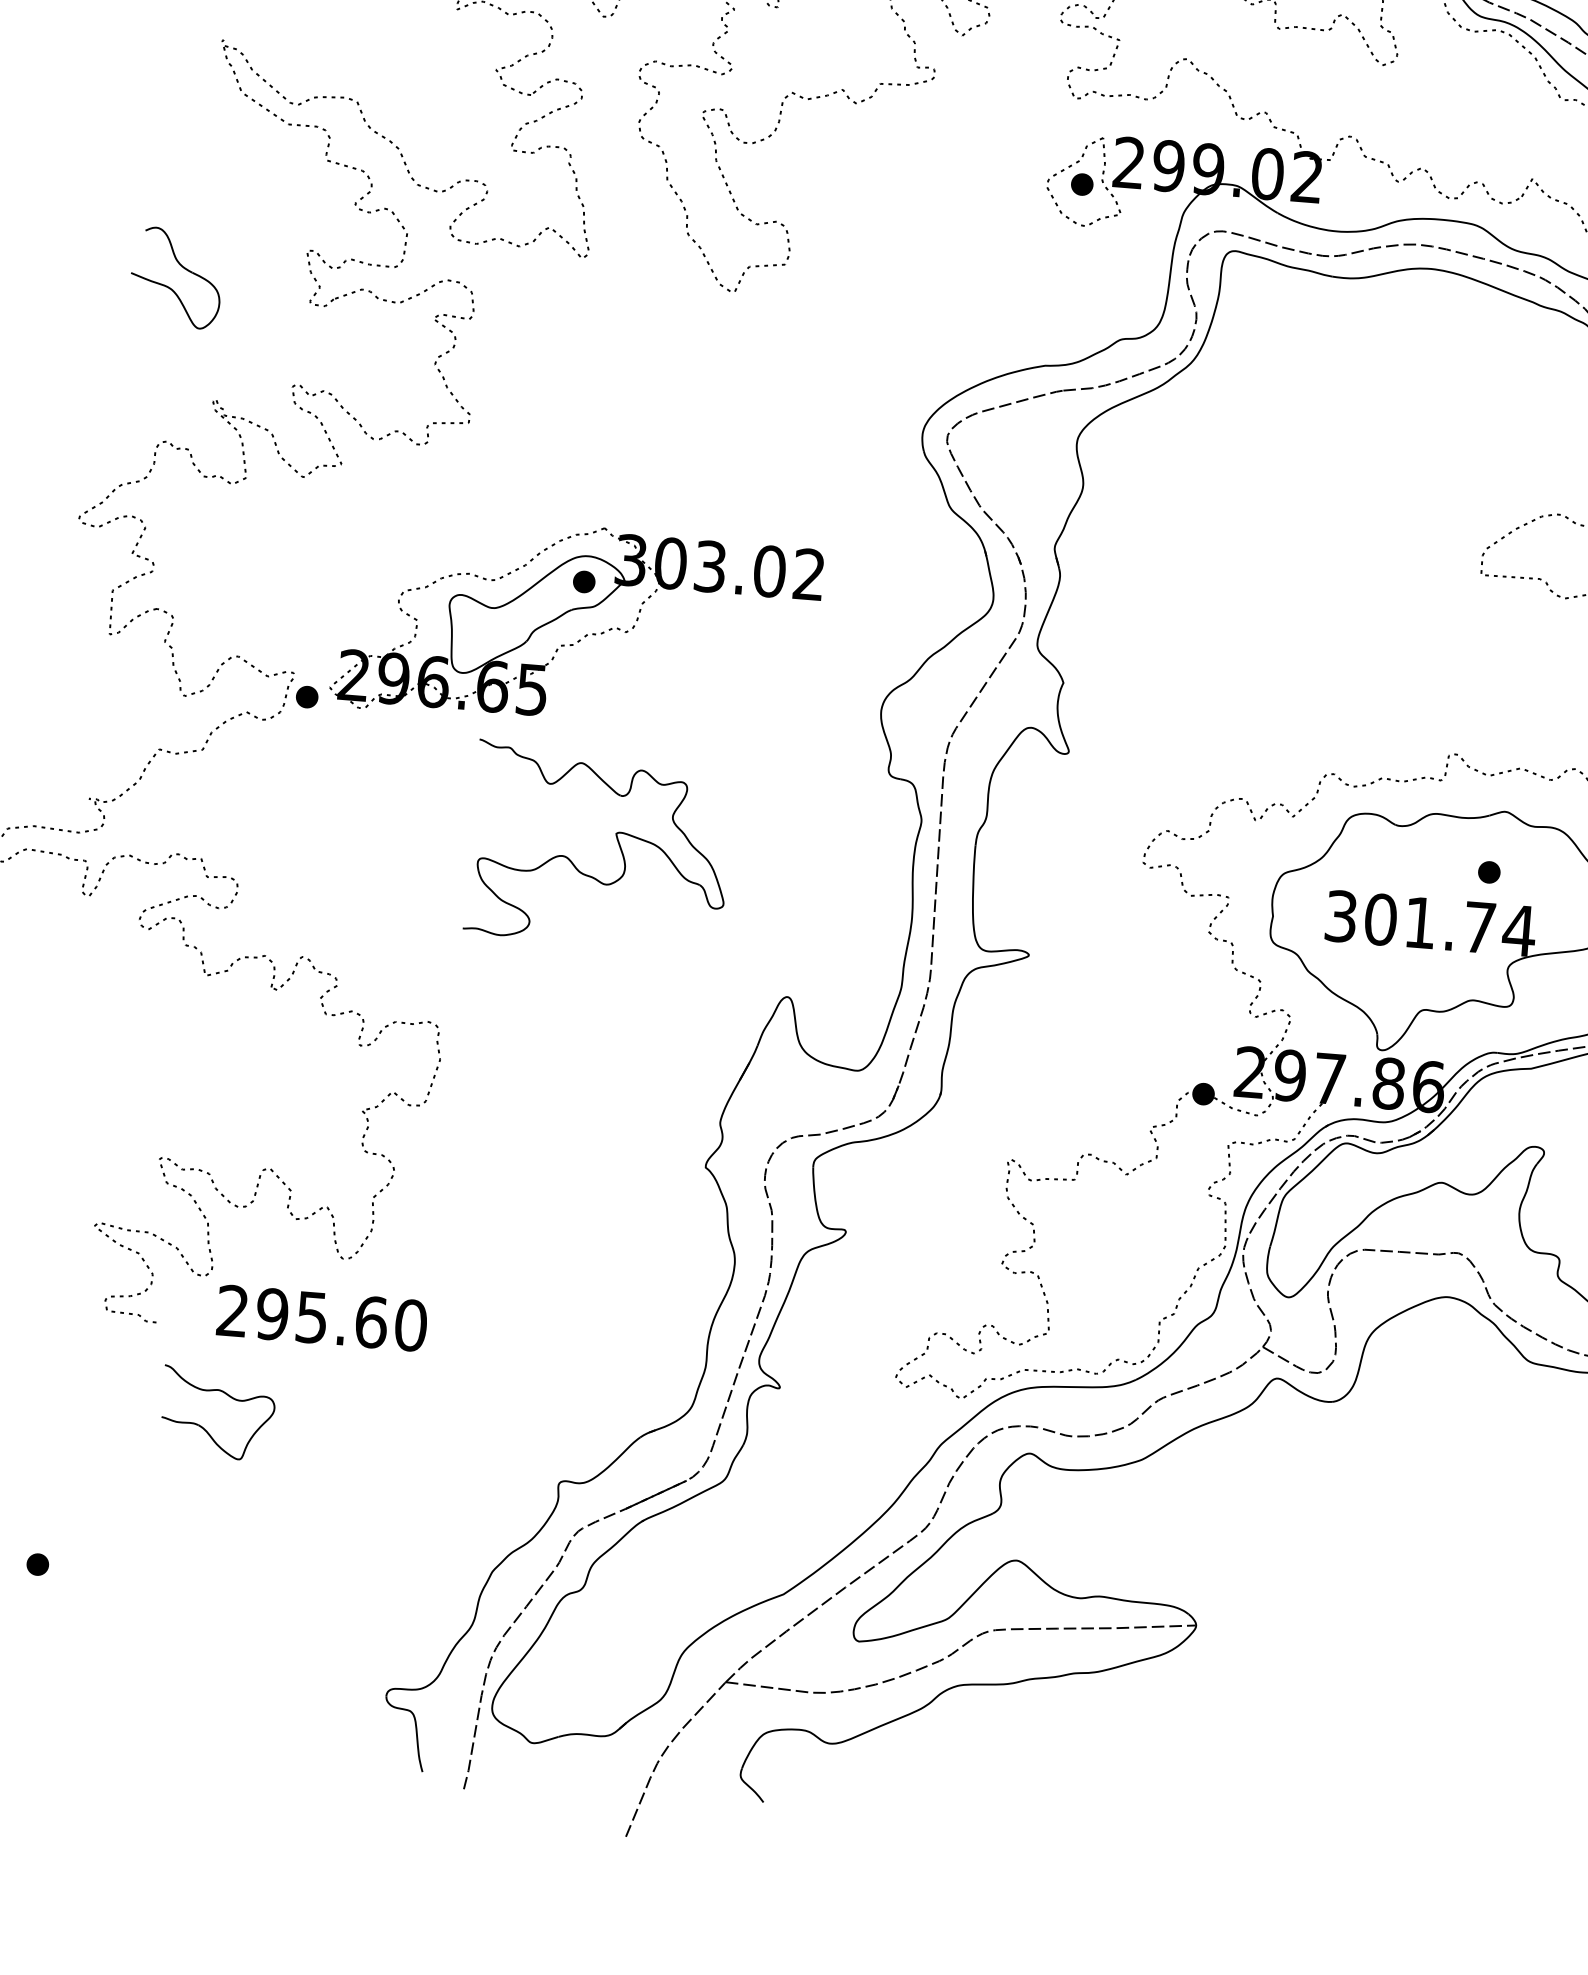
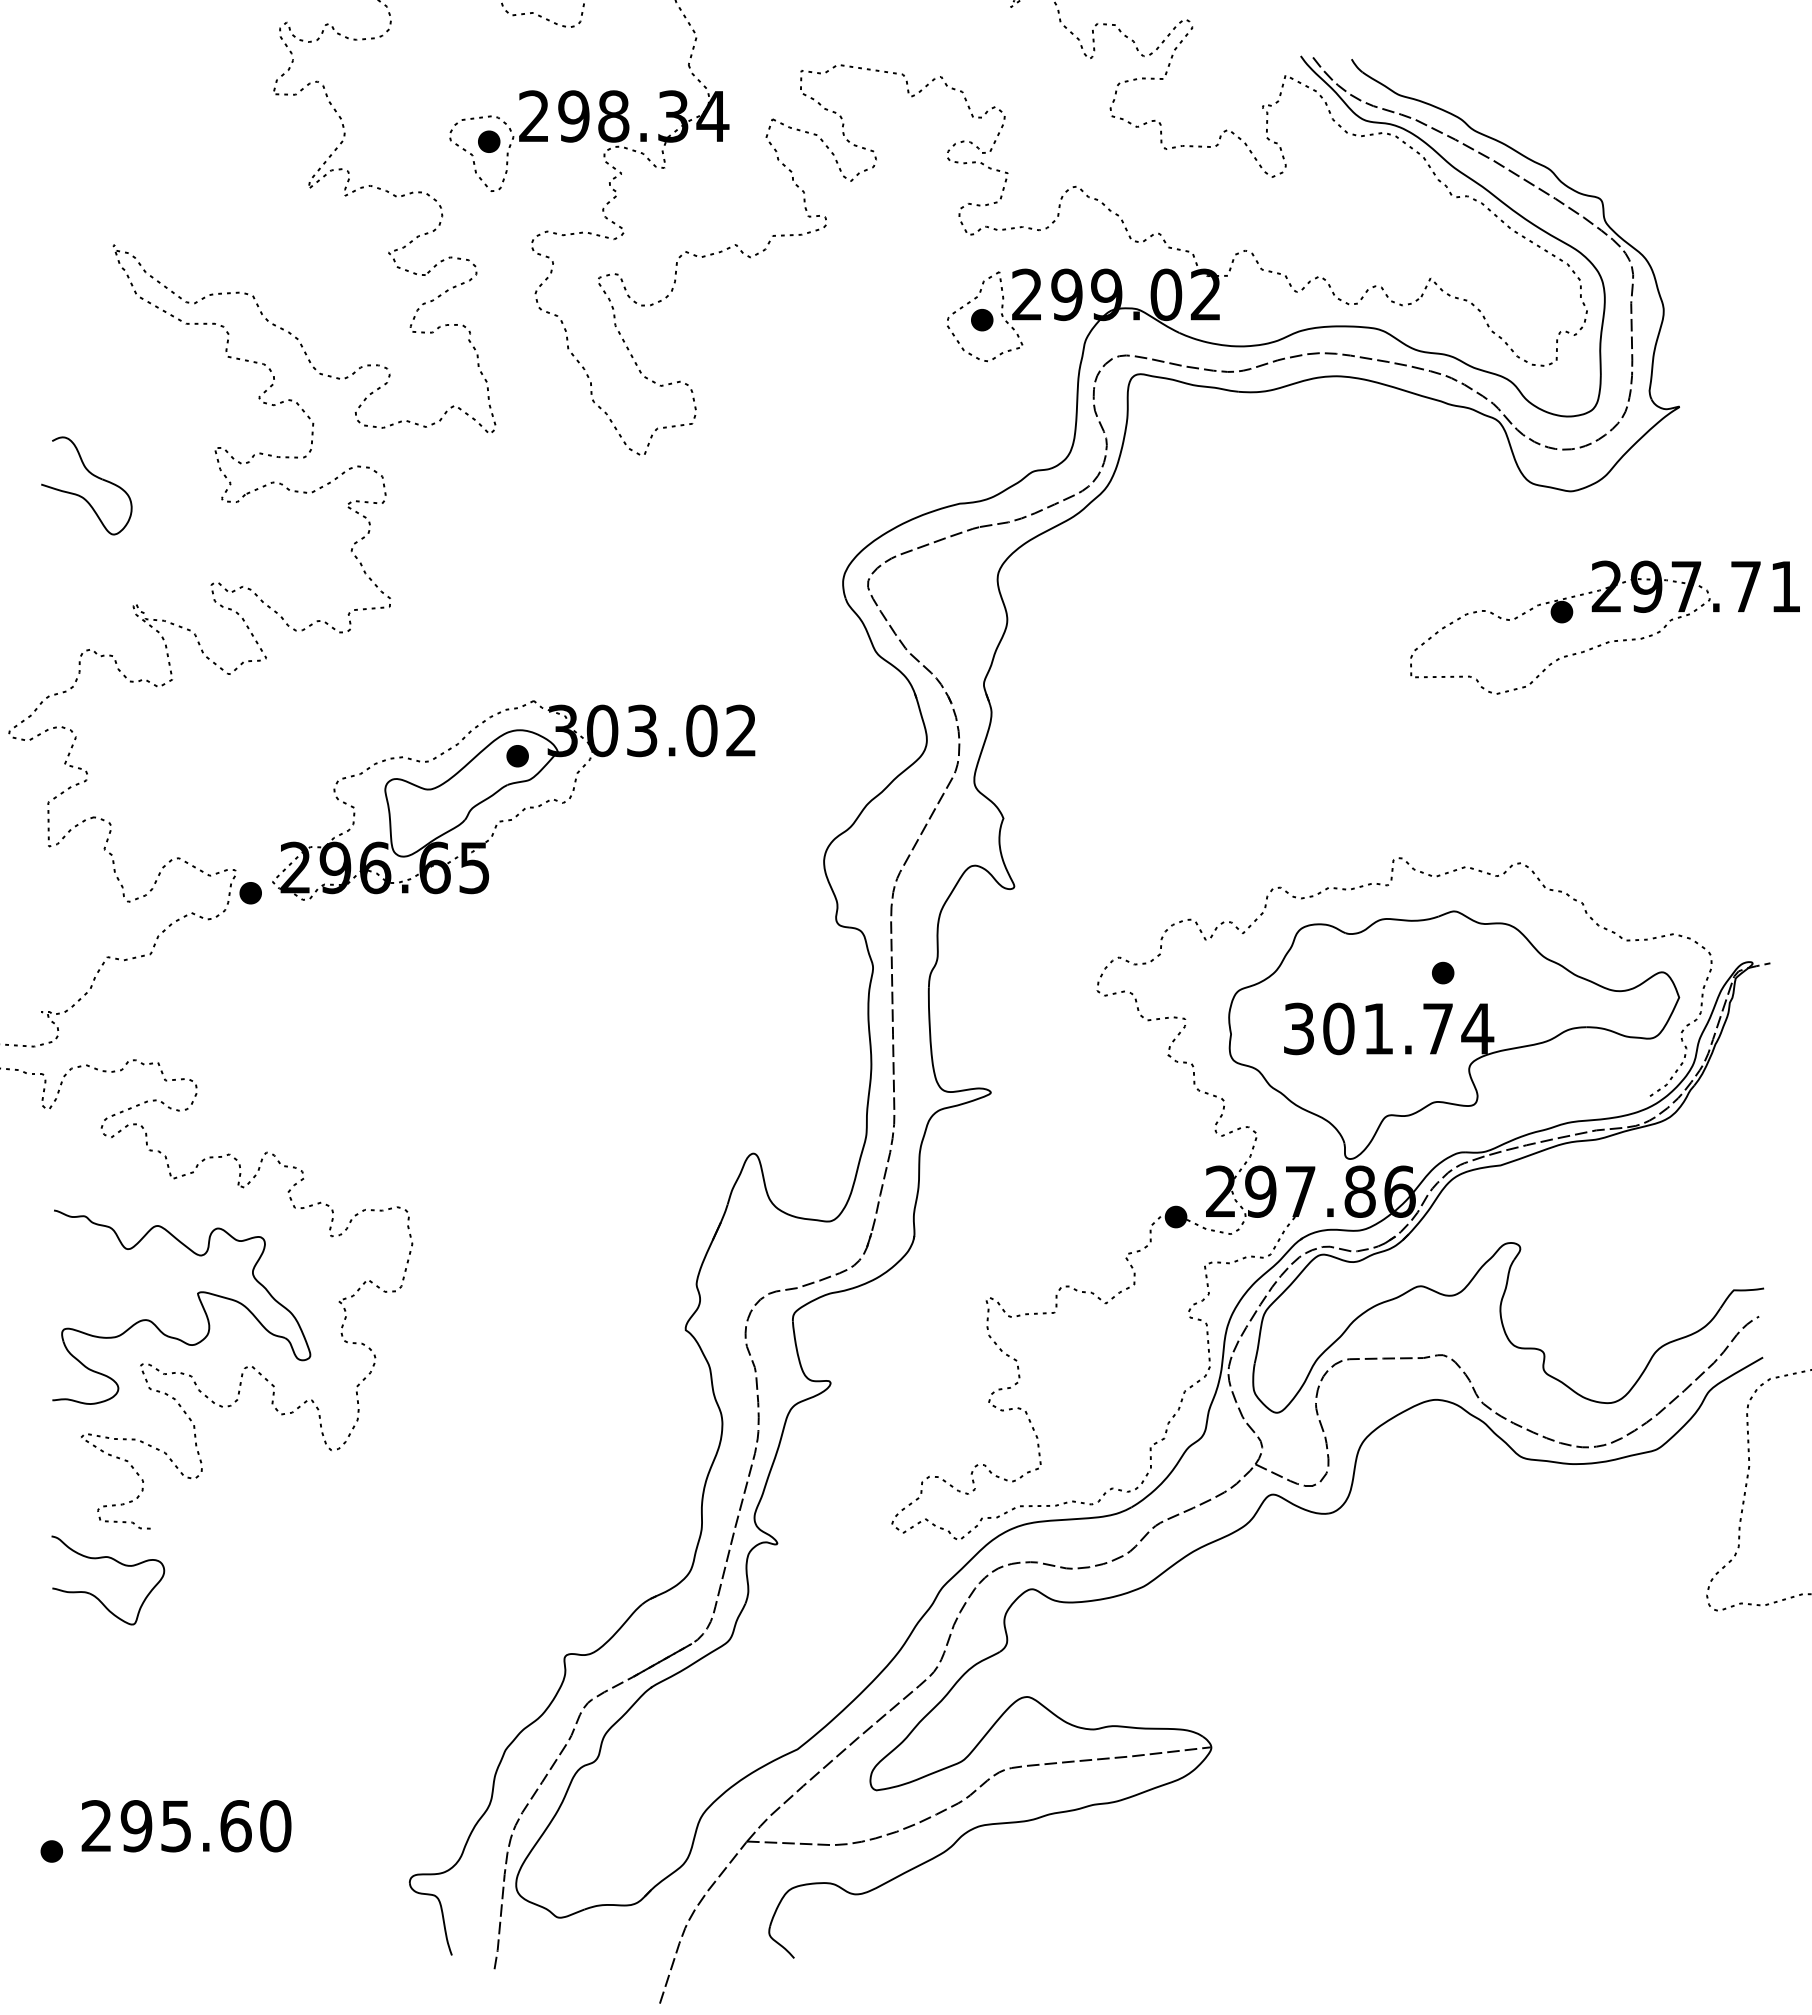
part: (616, 839) -> (198, 1299), moved
text: (322, 1318) -> (186, 1826), moved
part: (229, 1397) -> (118, 1563), moved
part: (37, 1564) -> (51, 1851), moved

